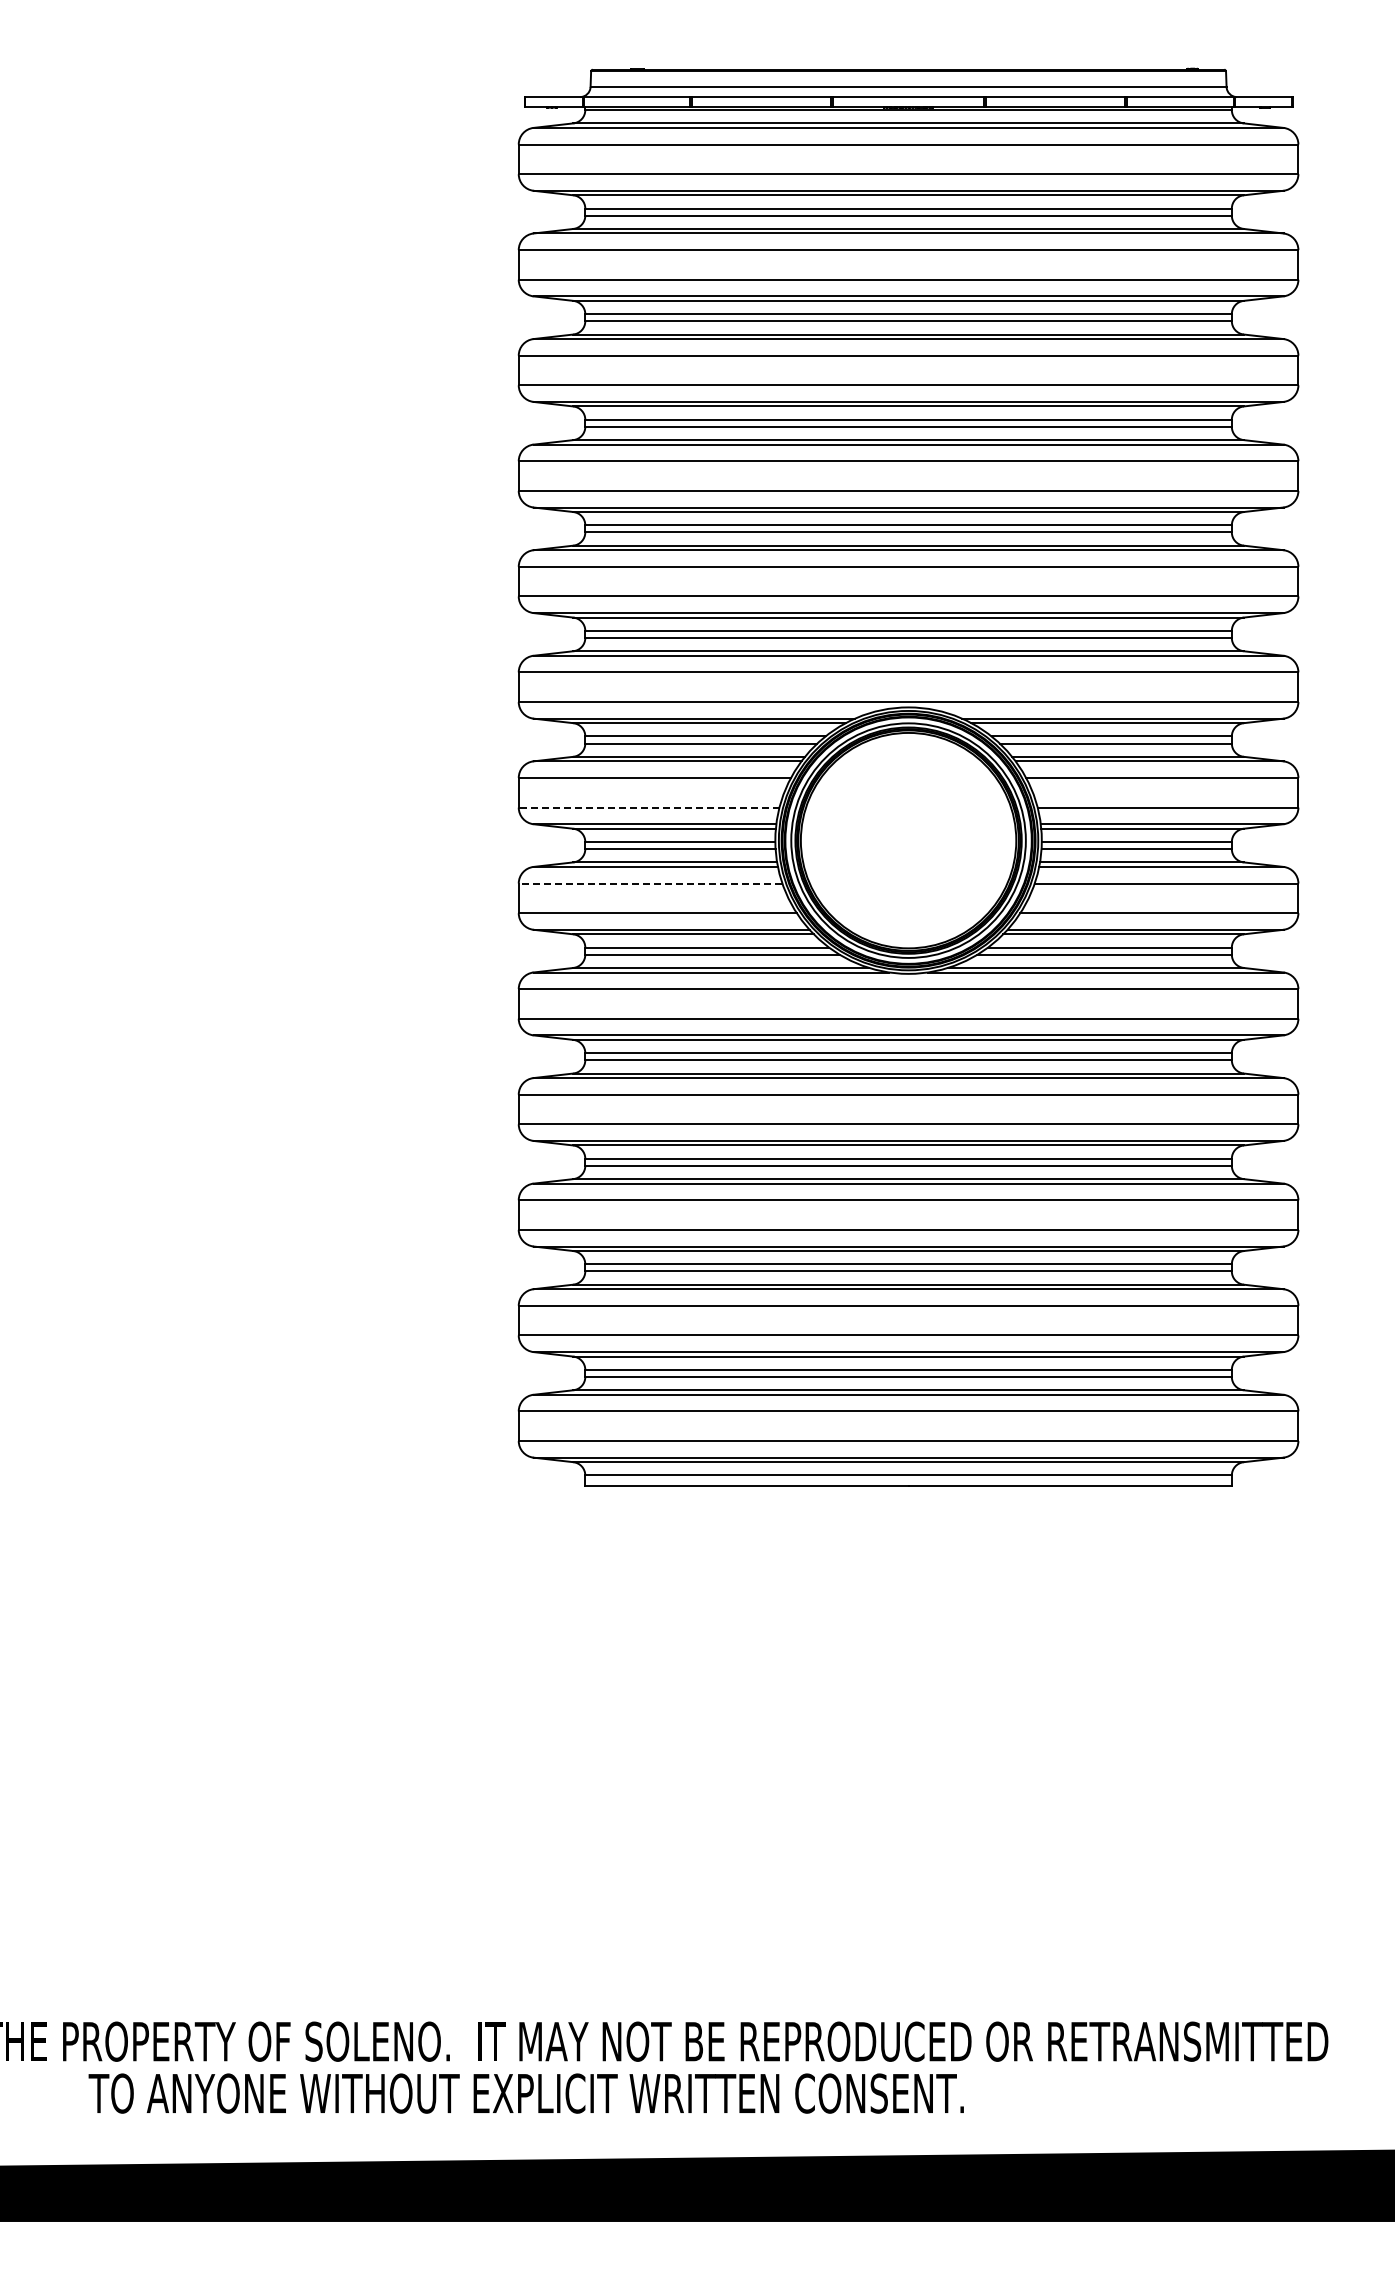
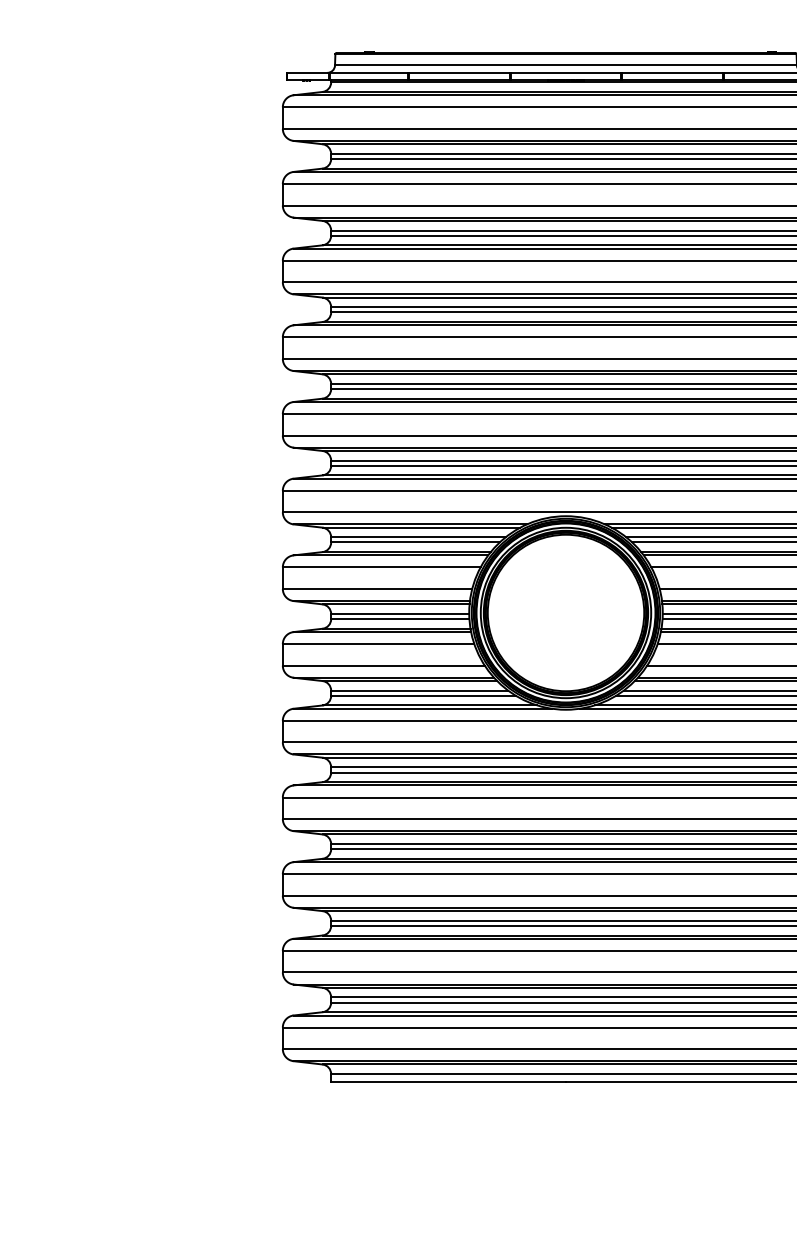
line: (648, 807) -> (377, 588), dashed -> solid
line: (650, 883) -> (378, 644), dashed -> solid

